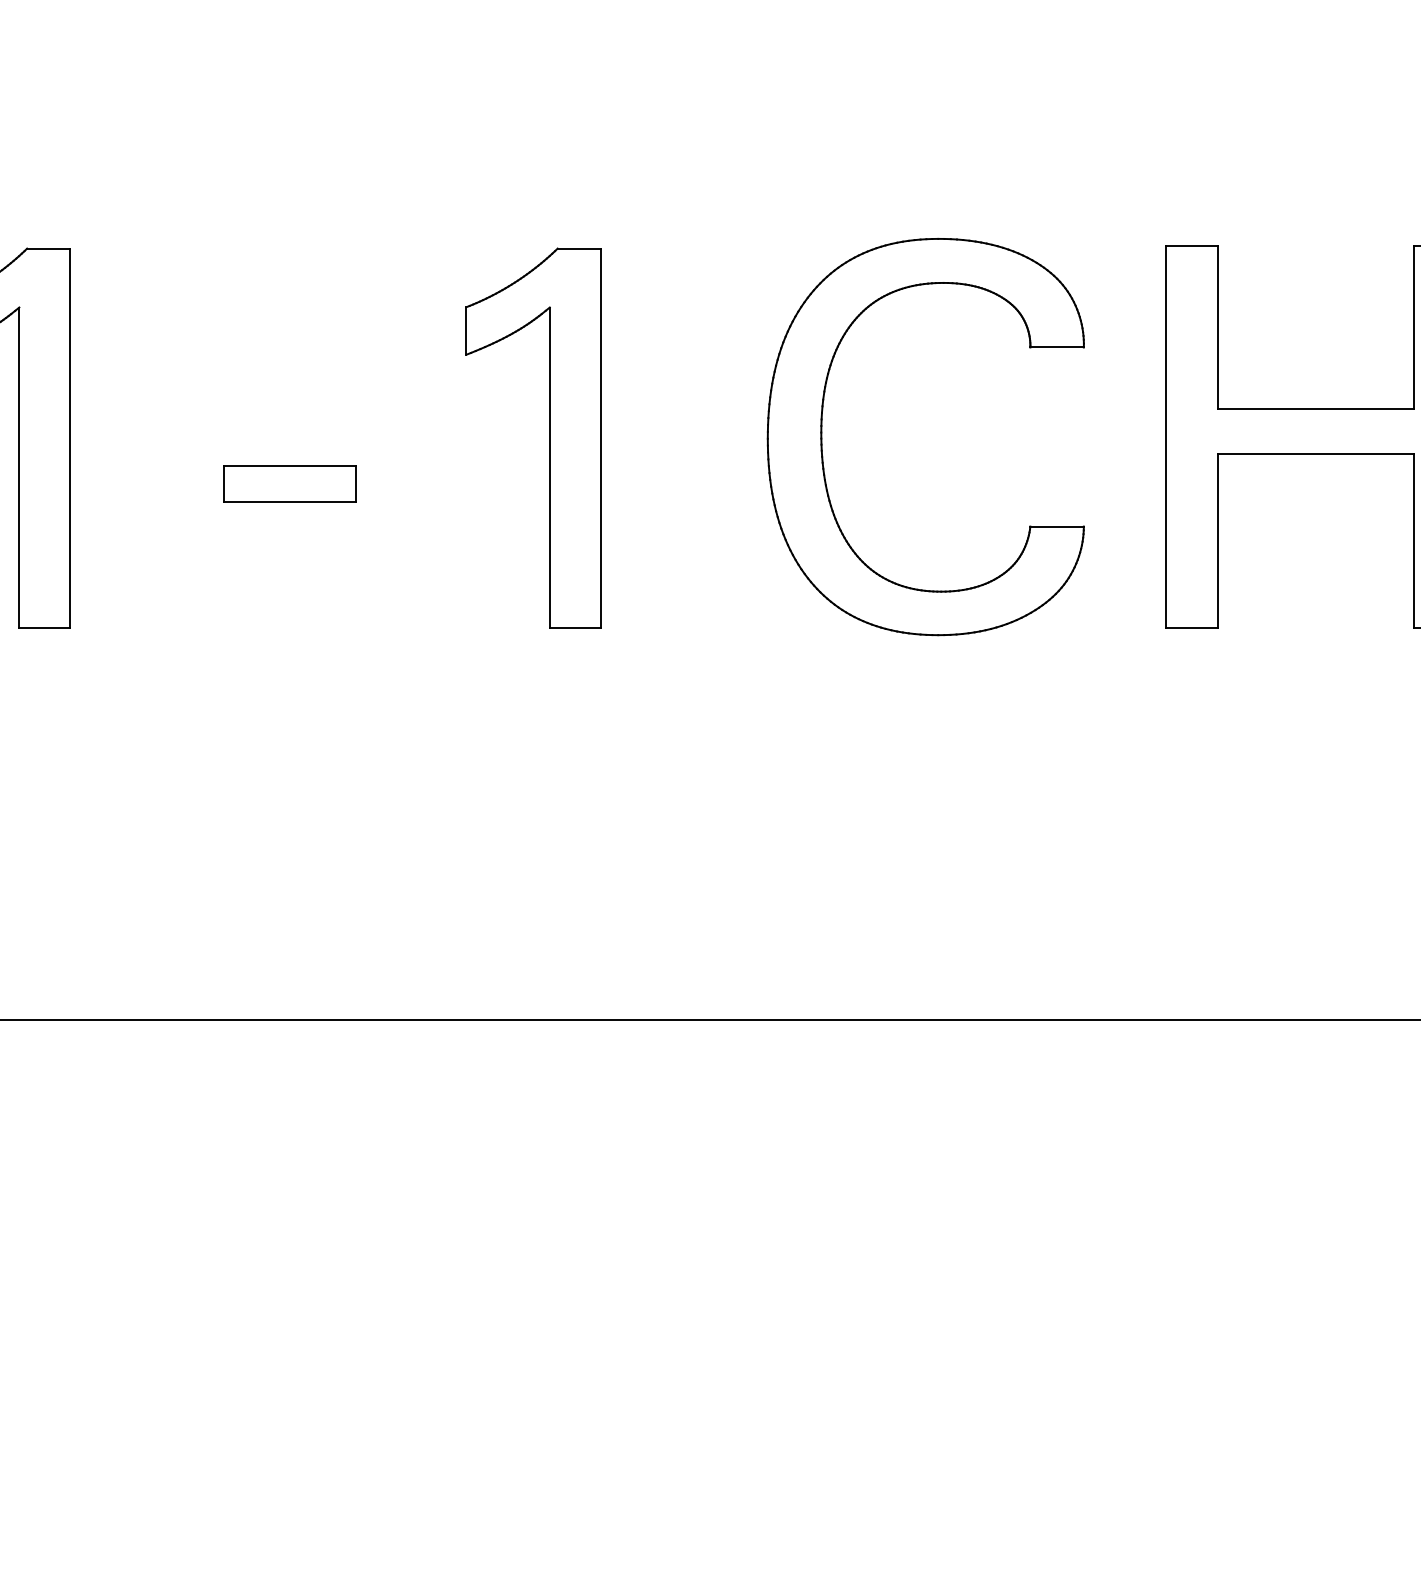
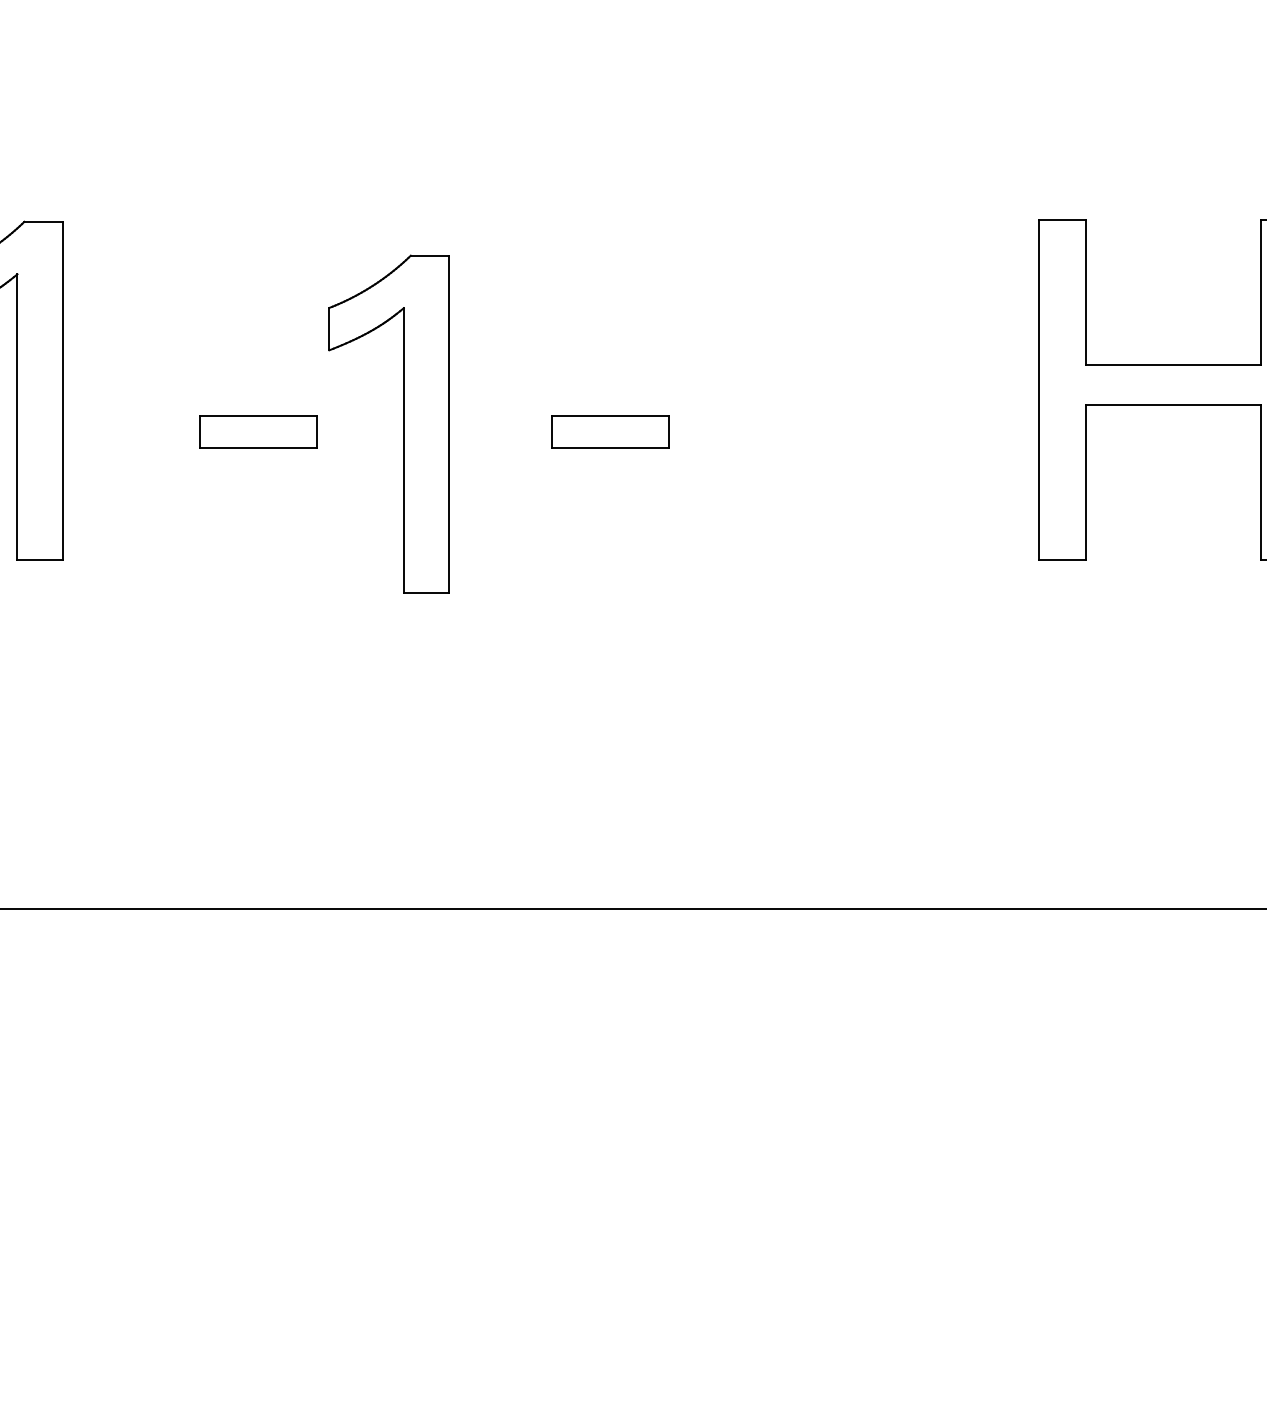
part: (822, 436) -> (733, 389), removed
part: (549, 437) -> (403, 424), moved
part: (684, 483) -> (610, 431), added

